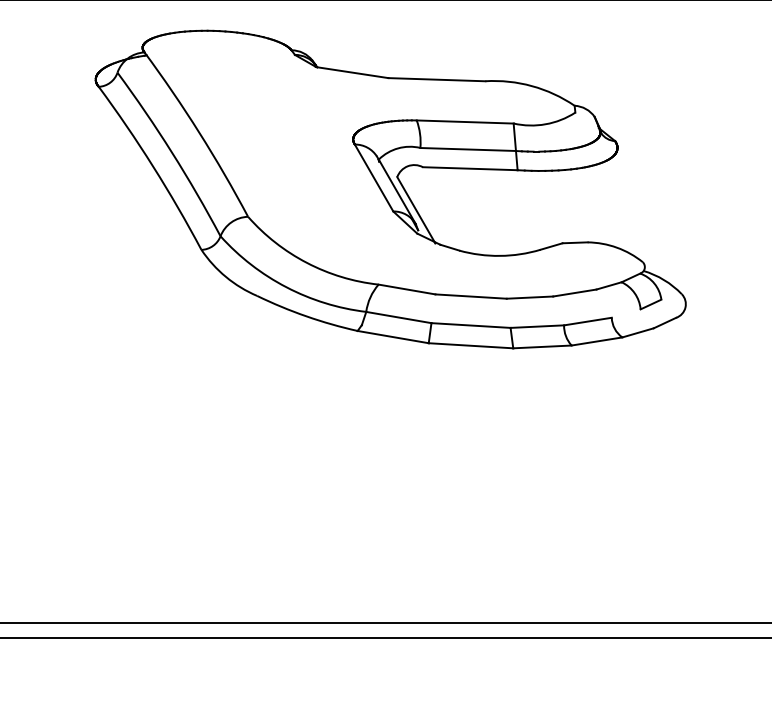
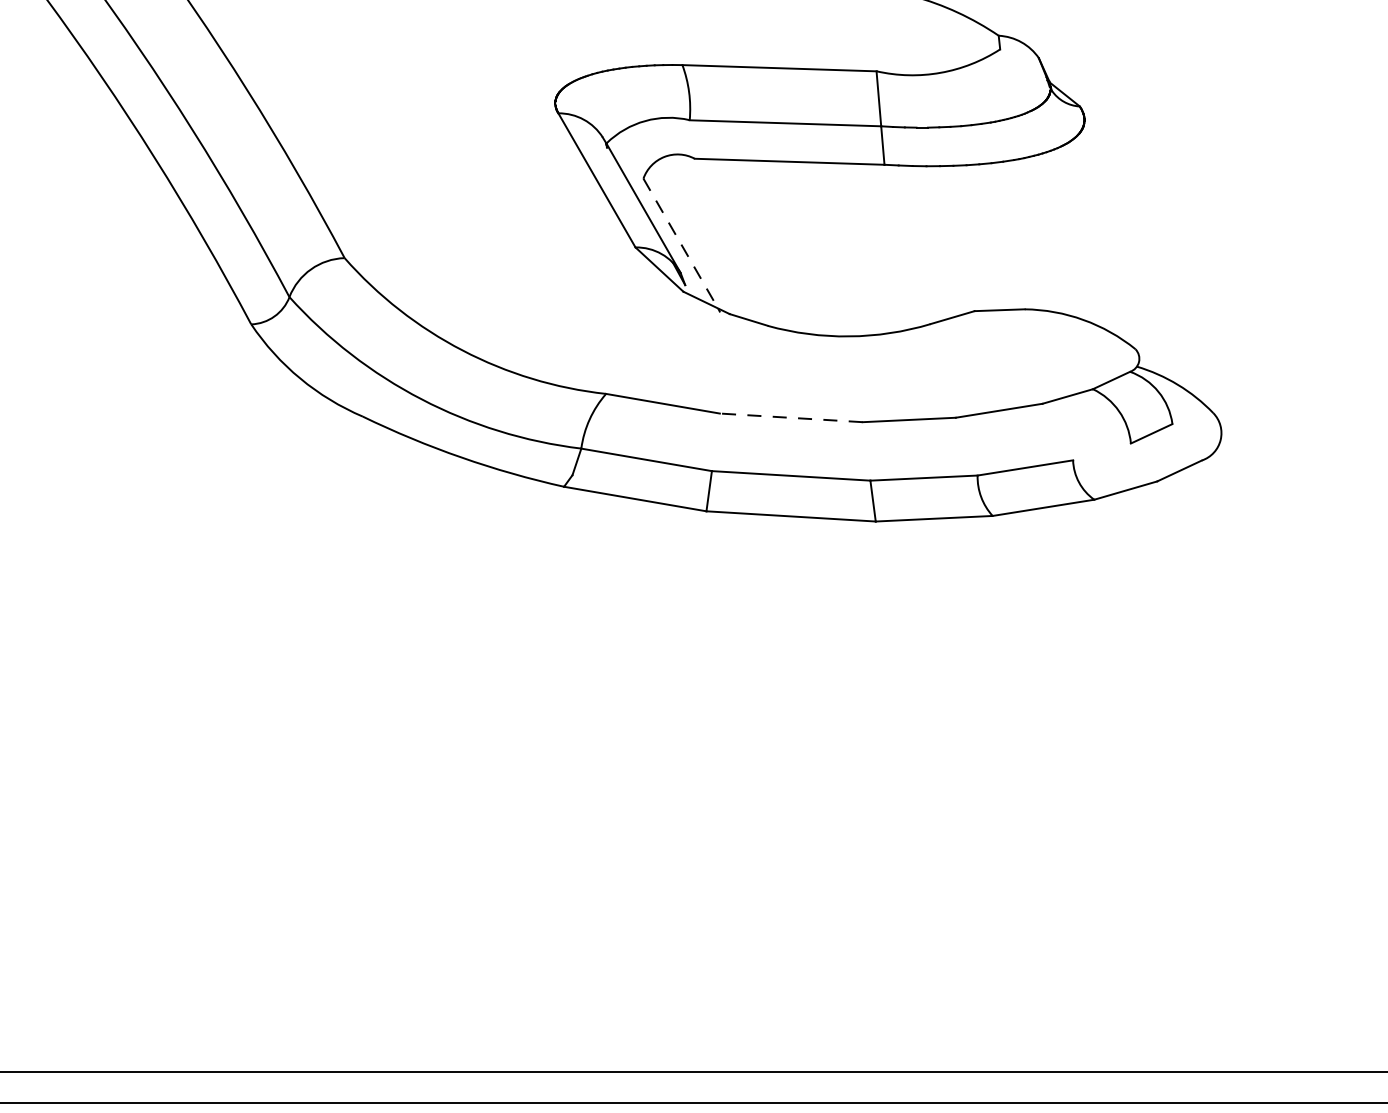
line: (416, 209) -> (681, 243), solid -> dashed
line: (471, 296) -> (792, 417), solid -> dashed

